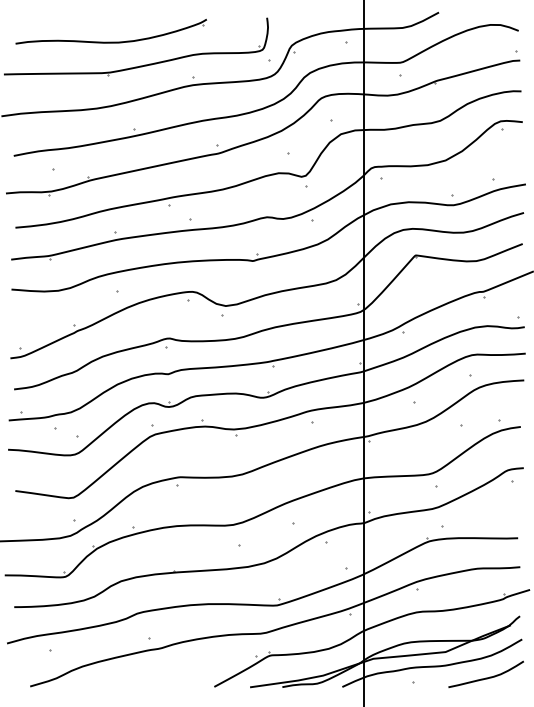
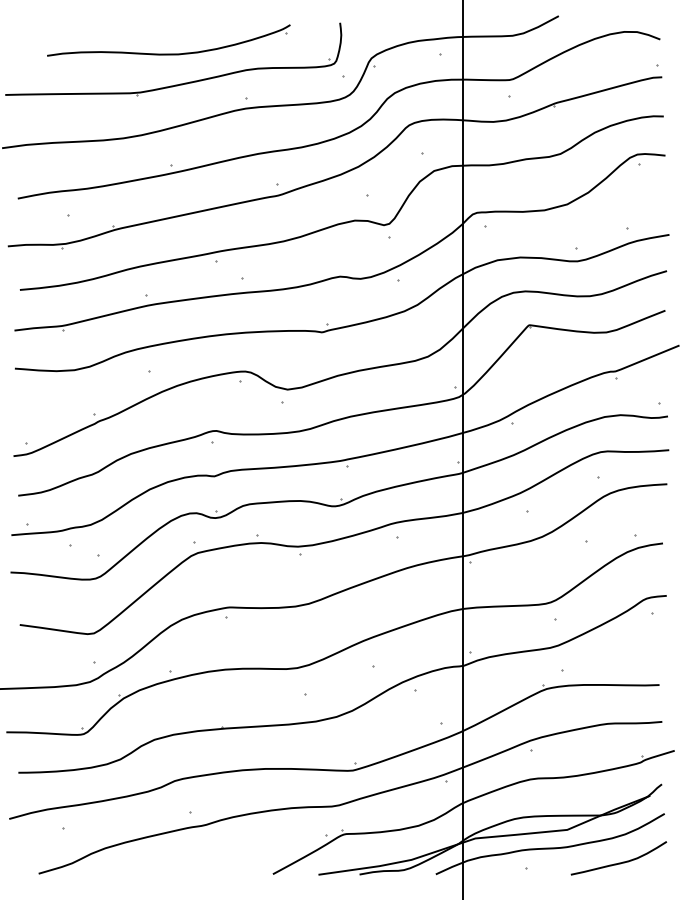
part: (110, 41) -> (168, 53), moved

